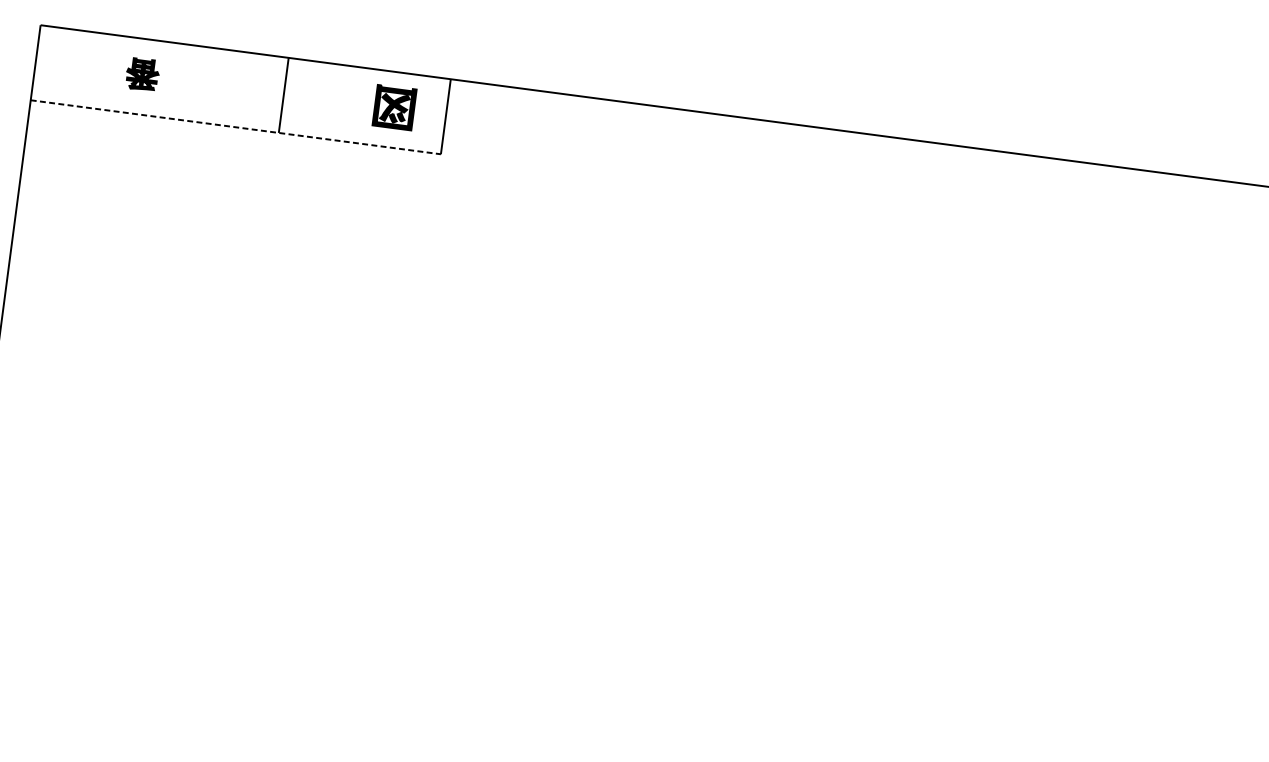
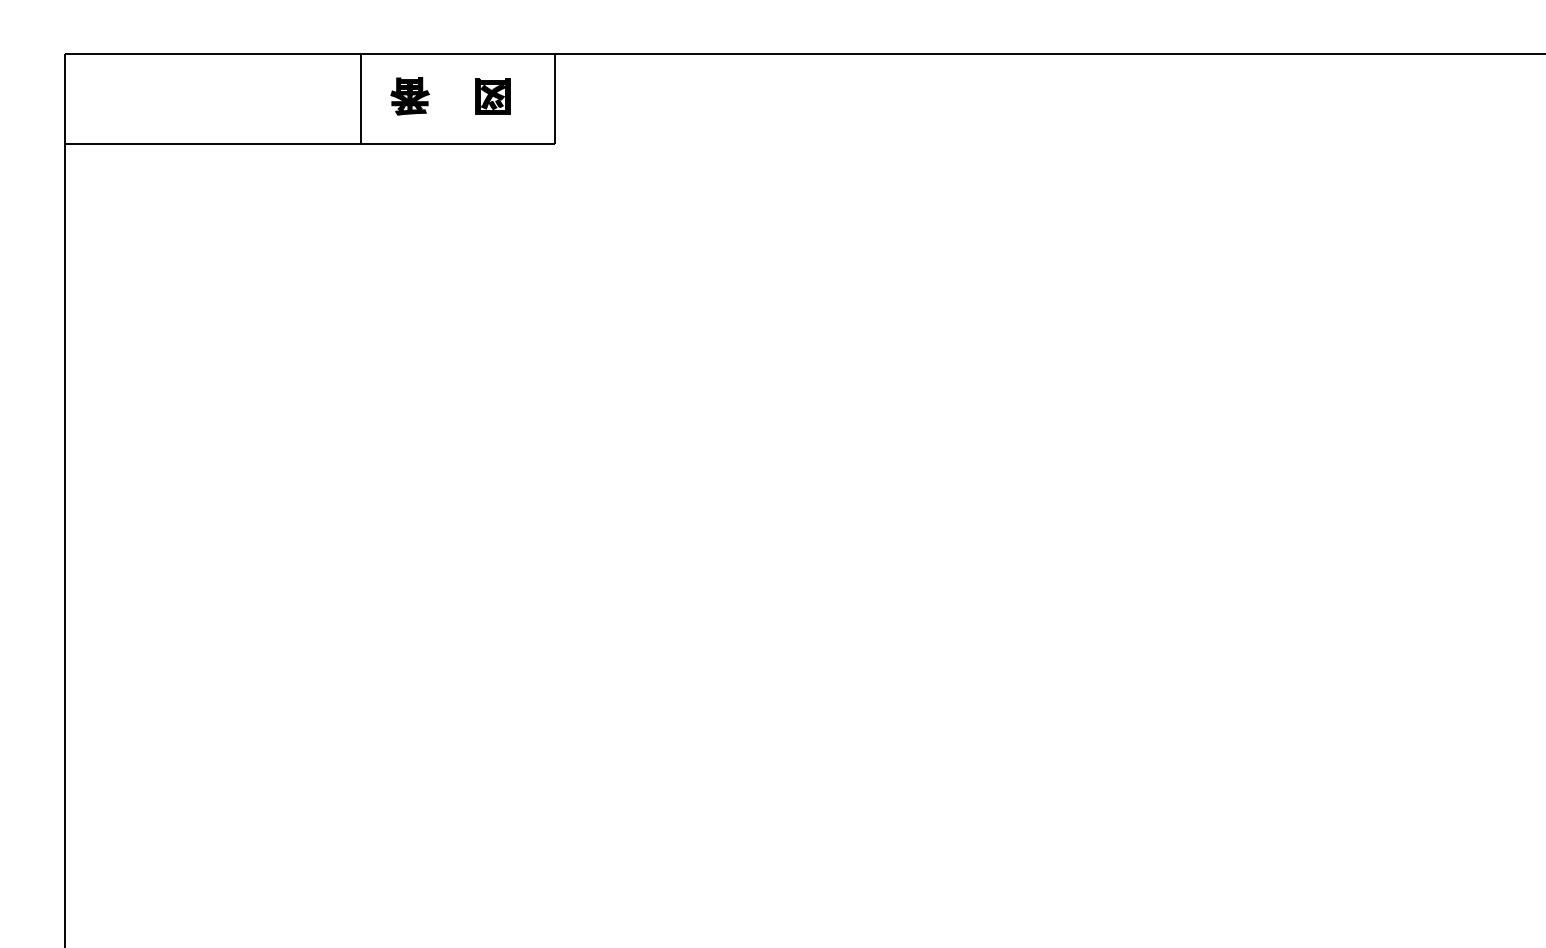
part: (142, 74) -> (409, 96), moved
part: (394, 107) -> (492, 96), size x0.71
line: (236, 127) -> (310, 143), dashed -> solid

